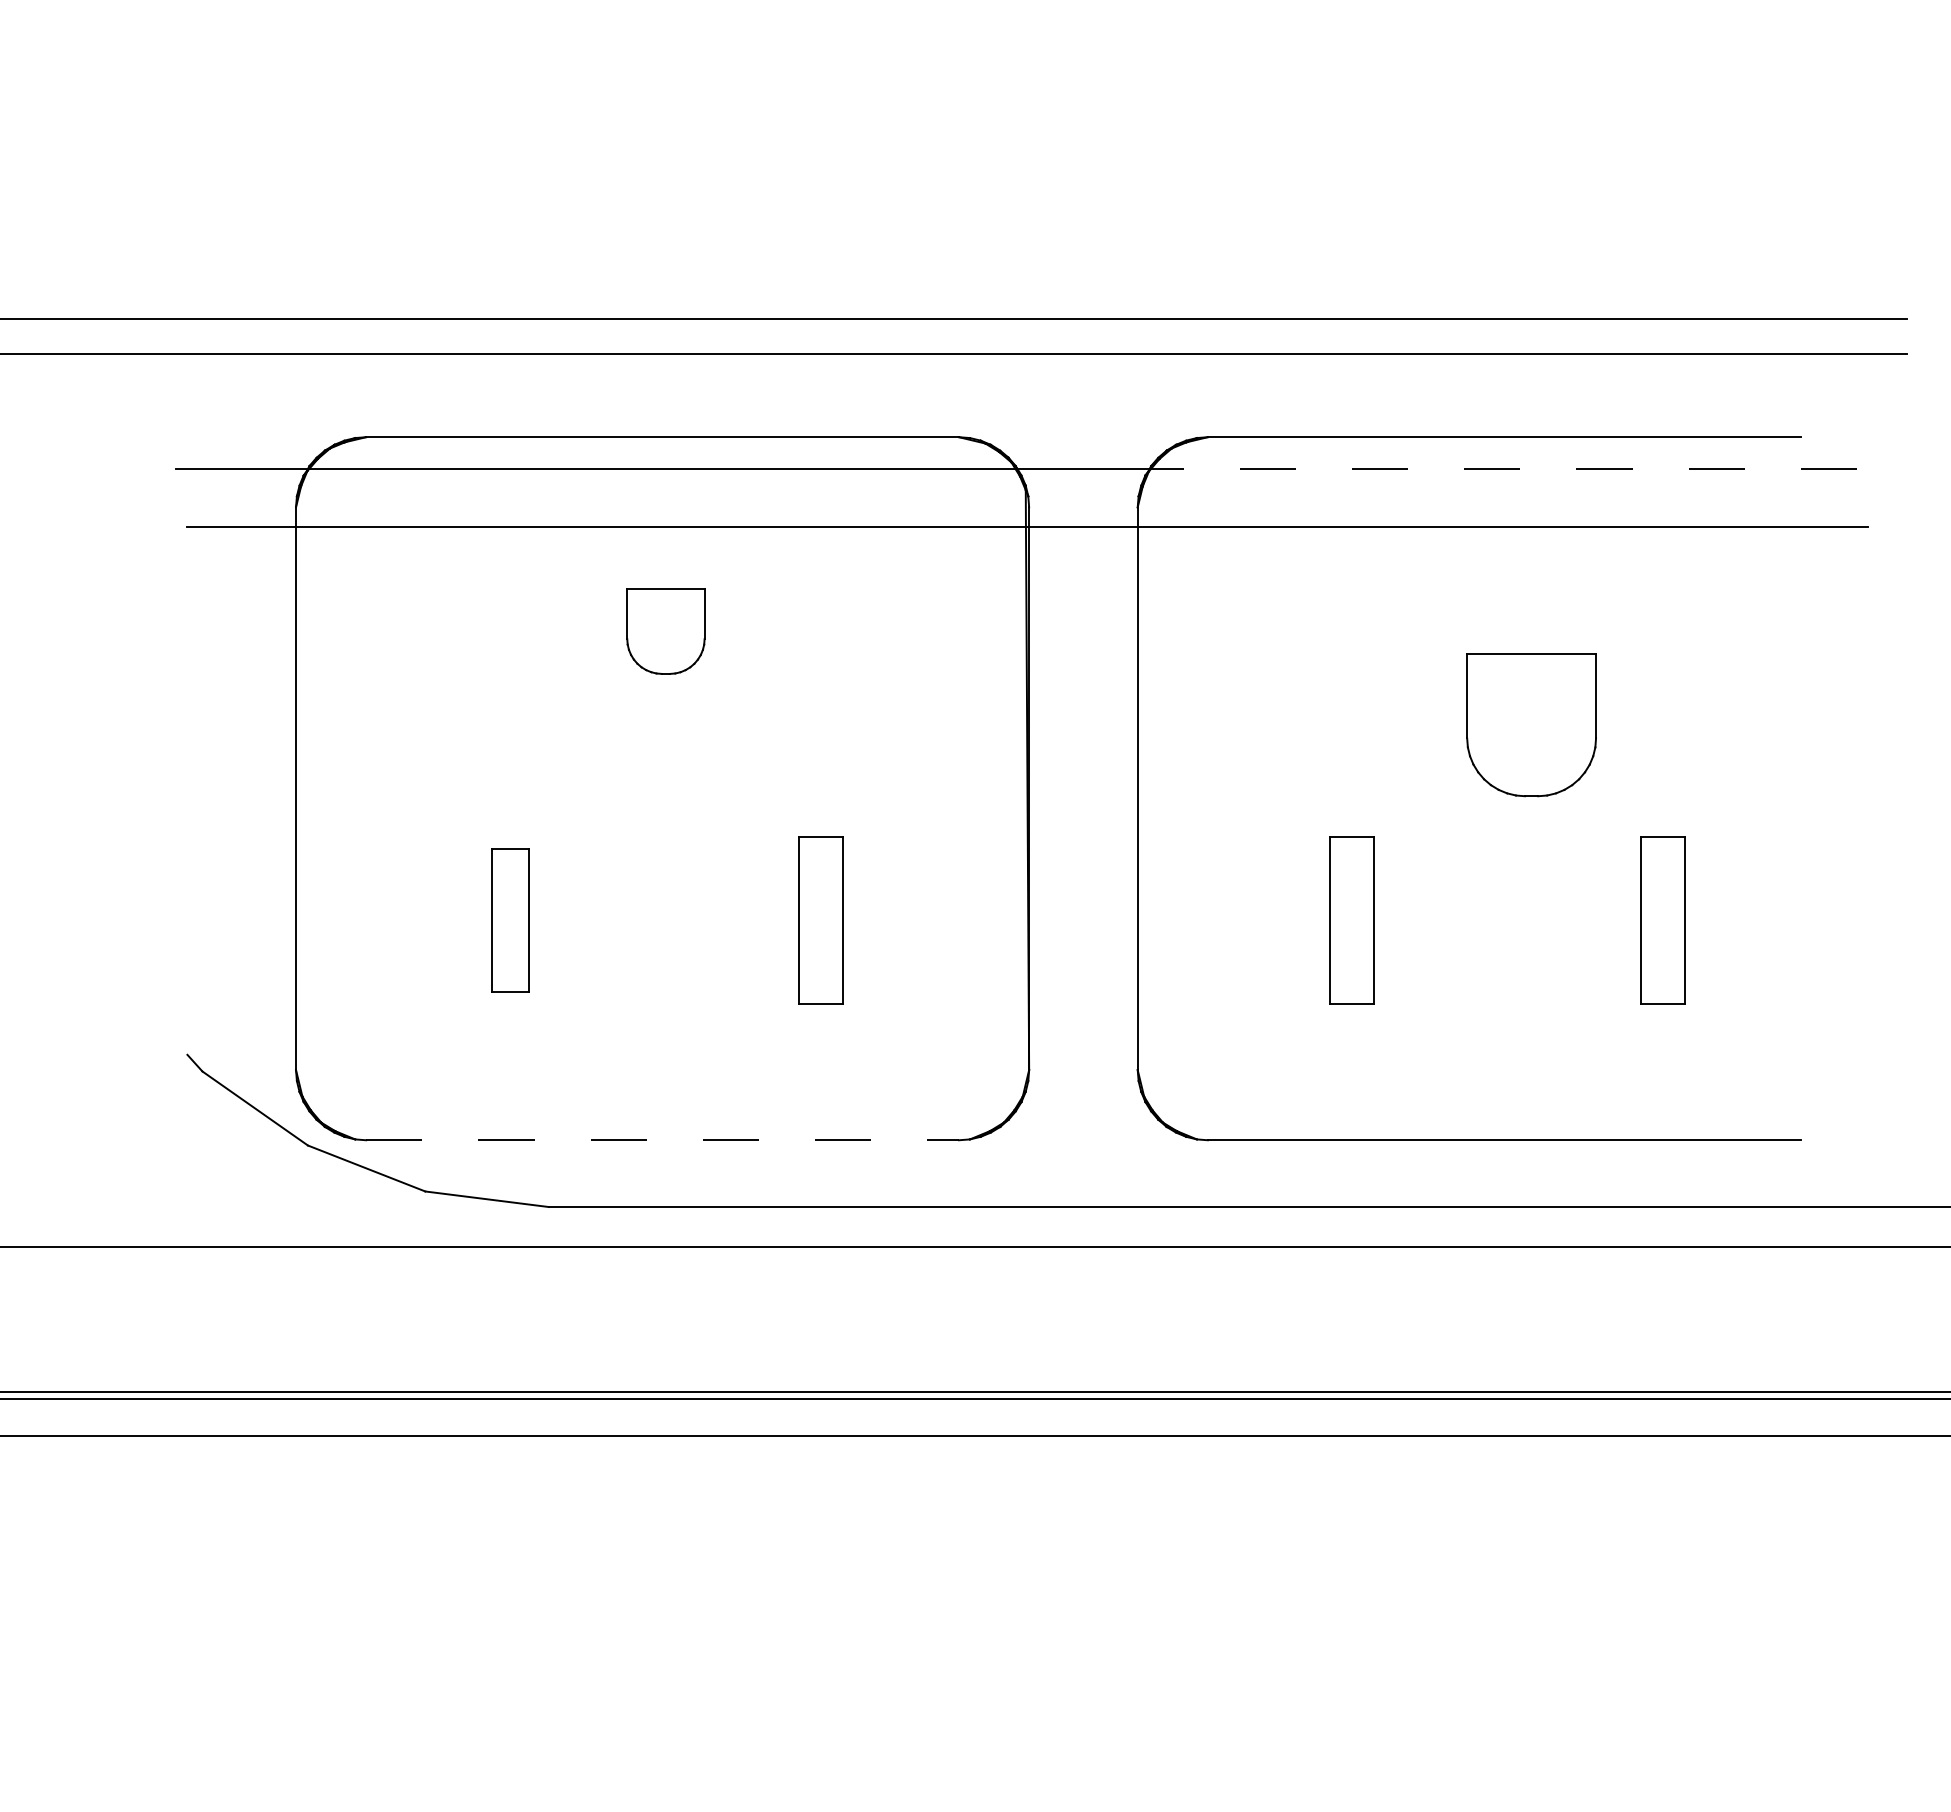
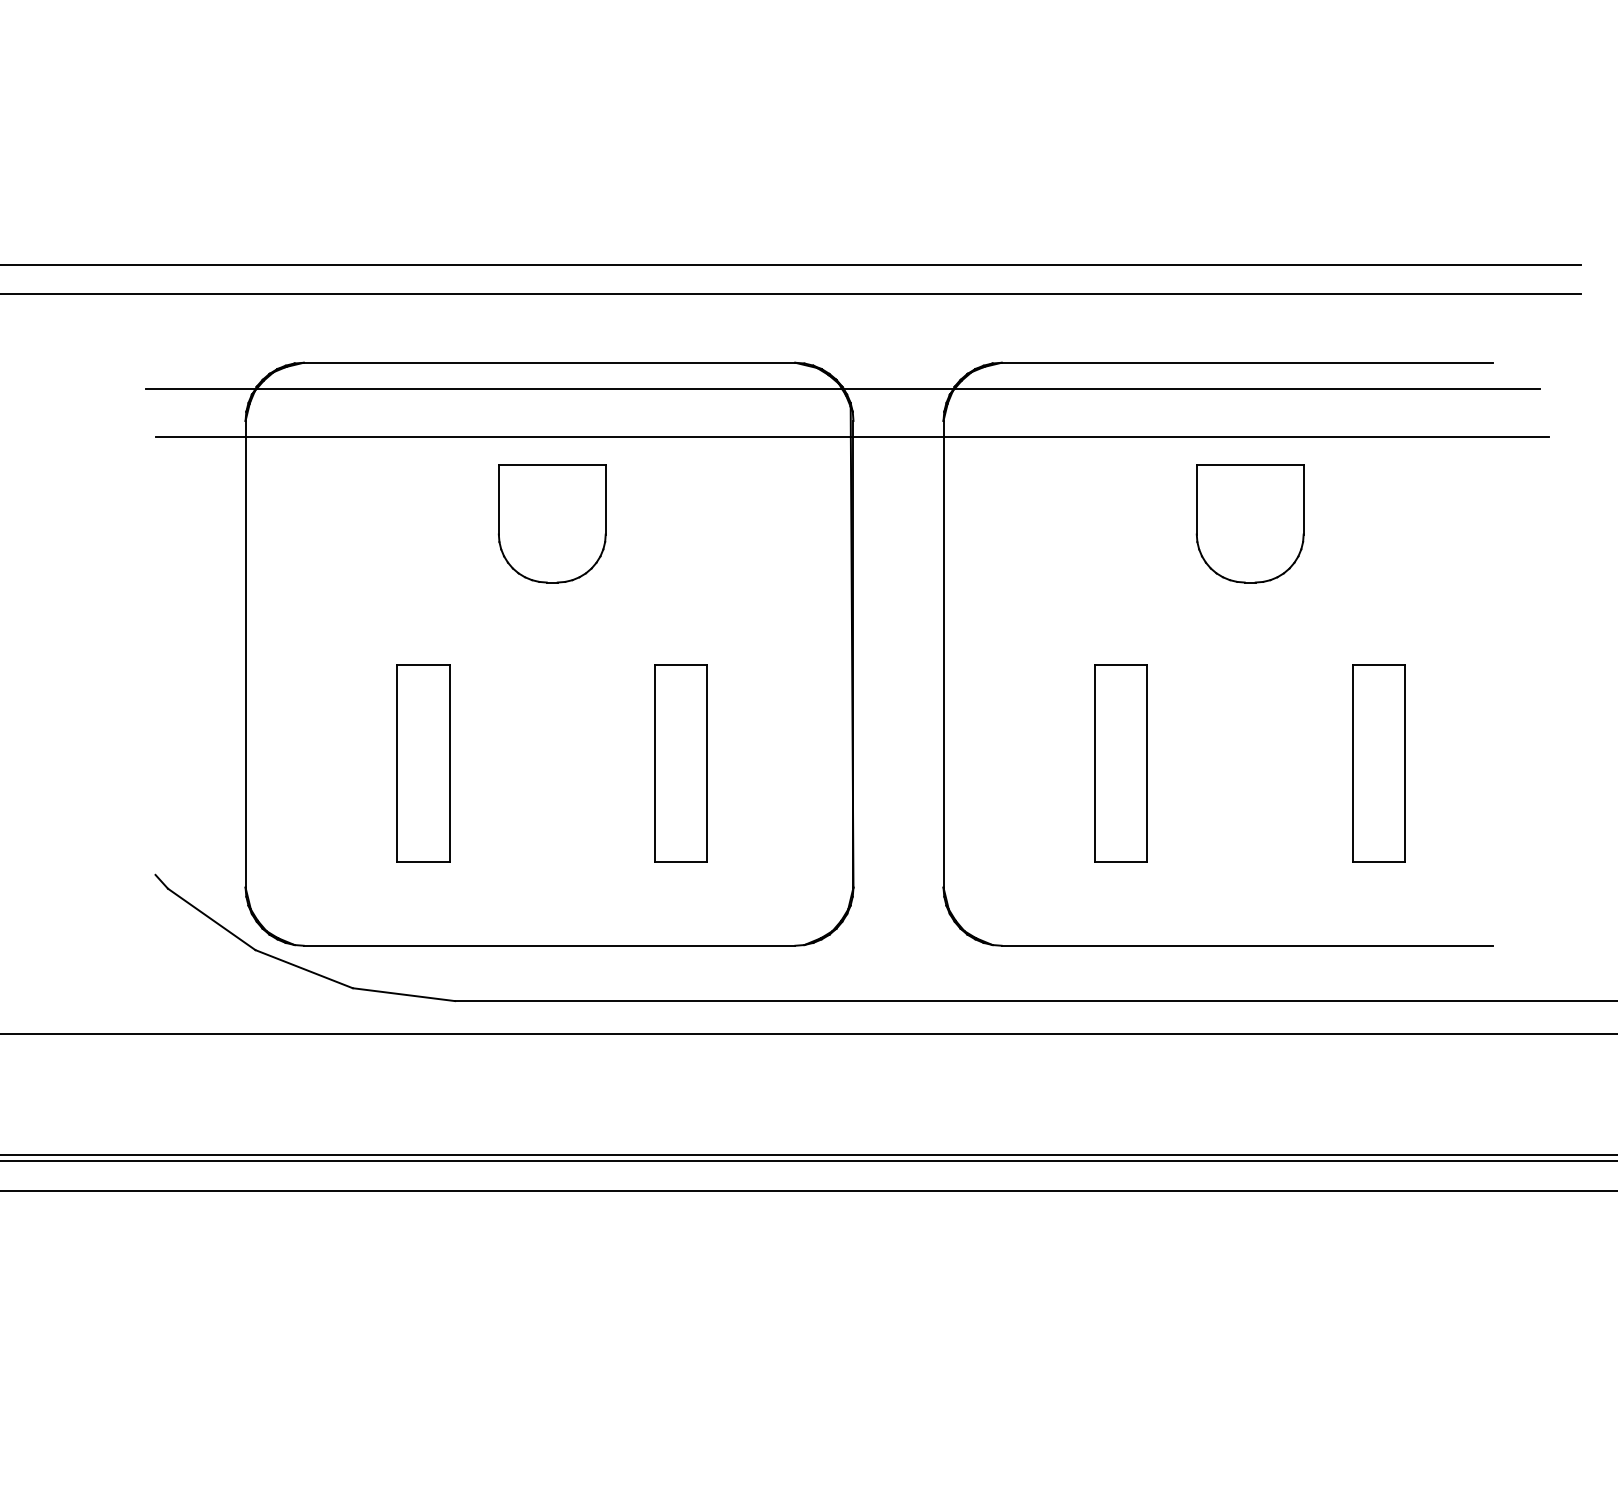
line: (1504, 468) -> (1247, 388), dashed -> solid
part: (665, 631) -> (551, 523), size x1.67
part: (1531, 725) -> (1250, 523), moved
part: (510, 919) -> (423, 762), size x1.67
part: (821, 919) -> (681, 762), size x1.43
part: (1352, 919) -> (1121, 762), size x1.43
part: (1662, 919) -> (1378, 762), size x1.43
line: (663, 1140) -> (550, 945), dashed -> solid

